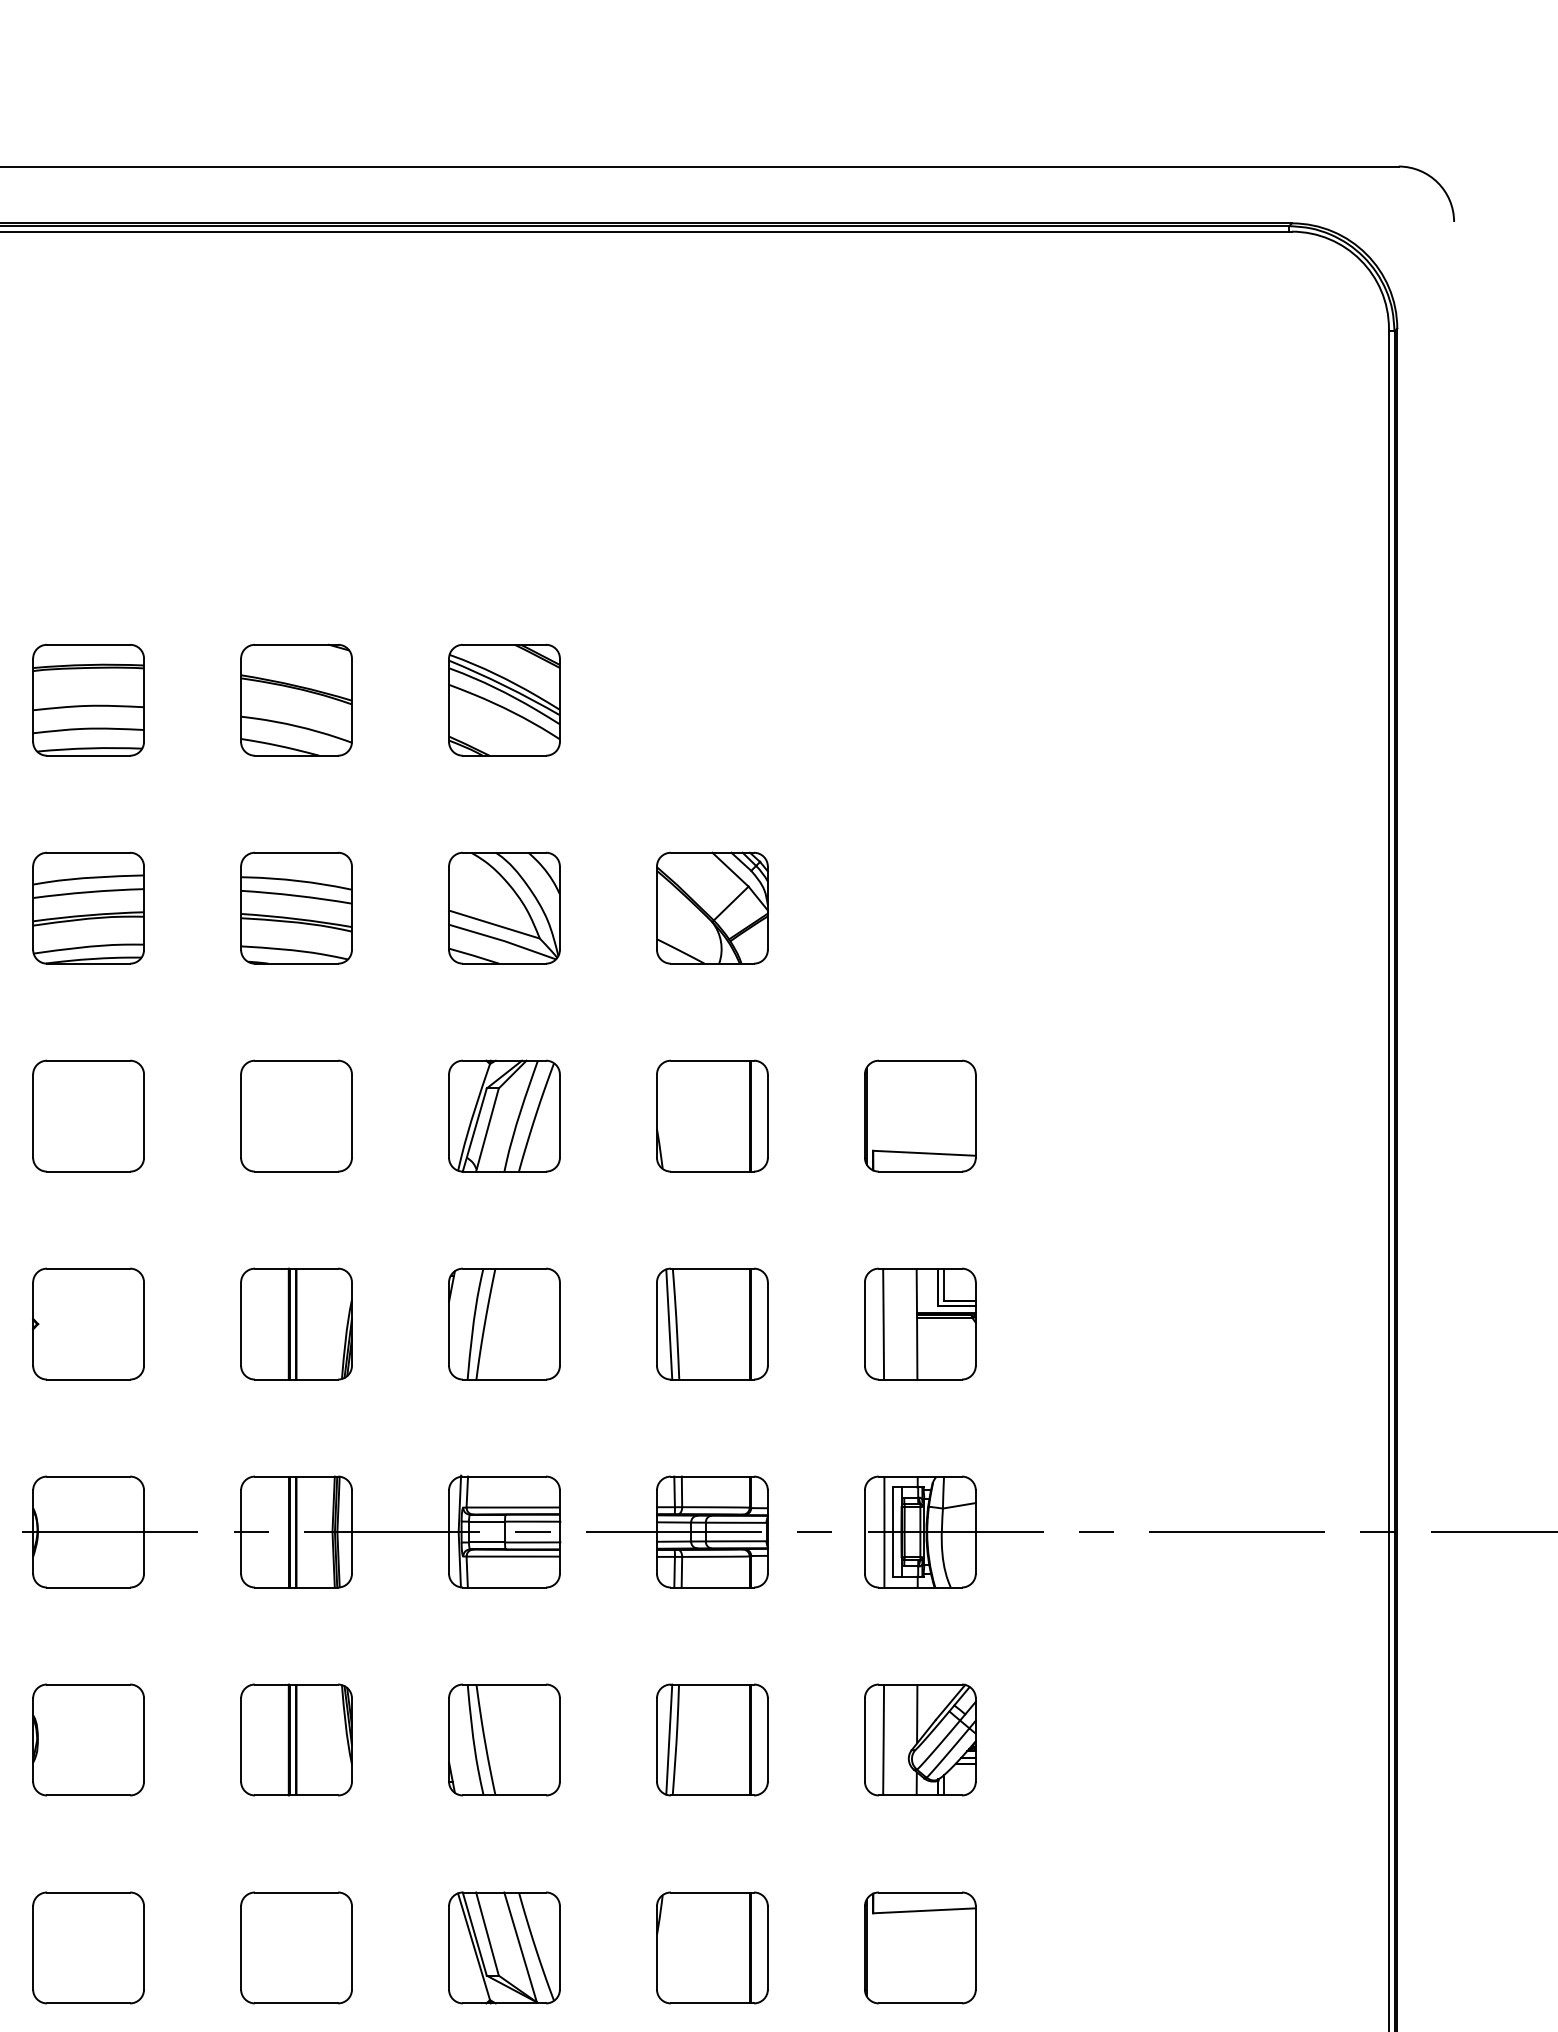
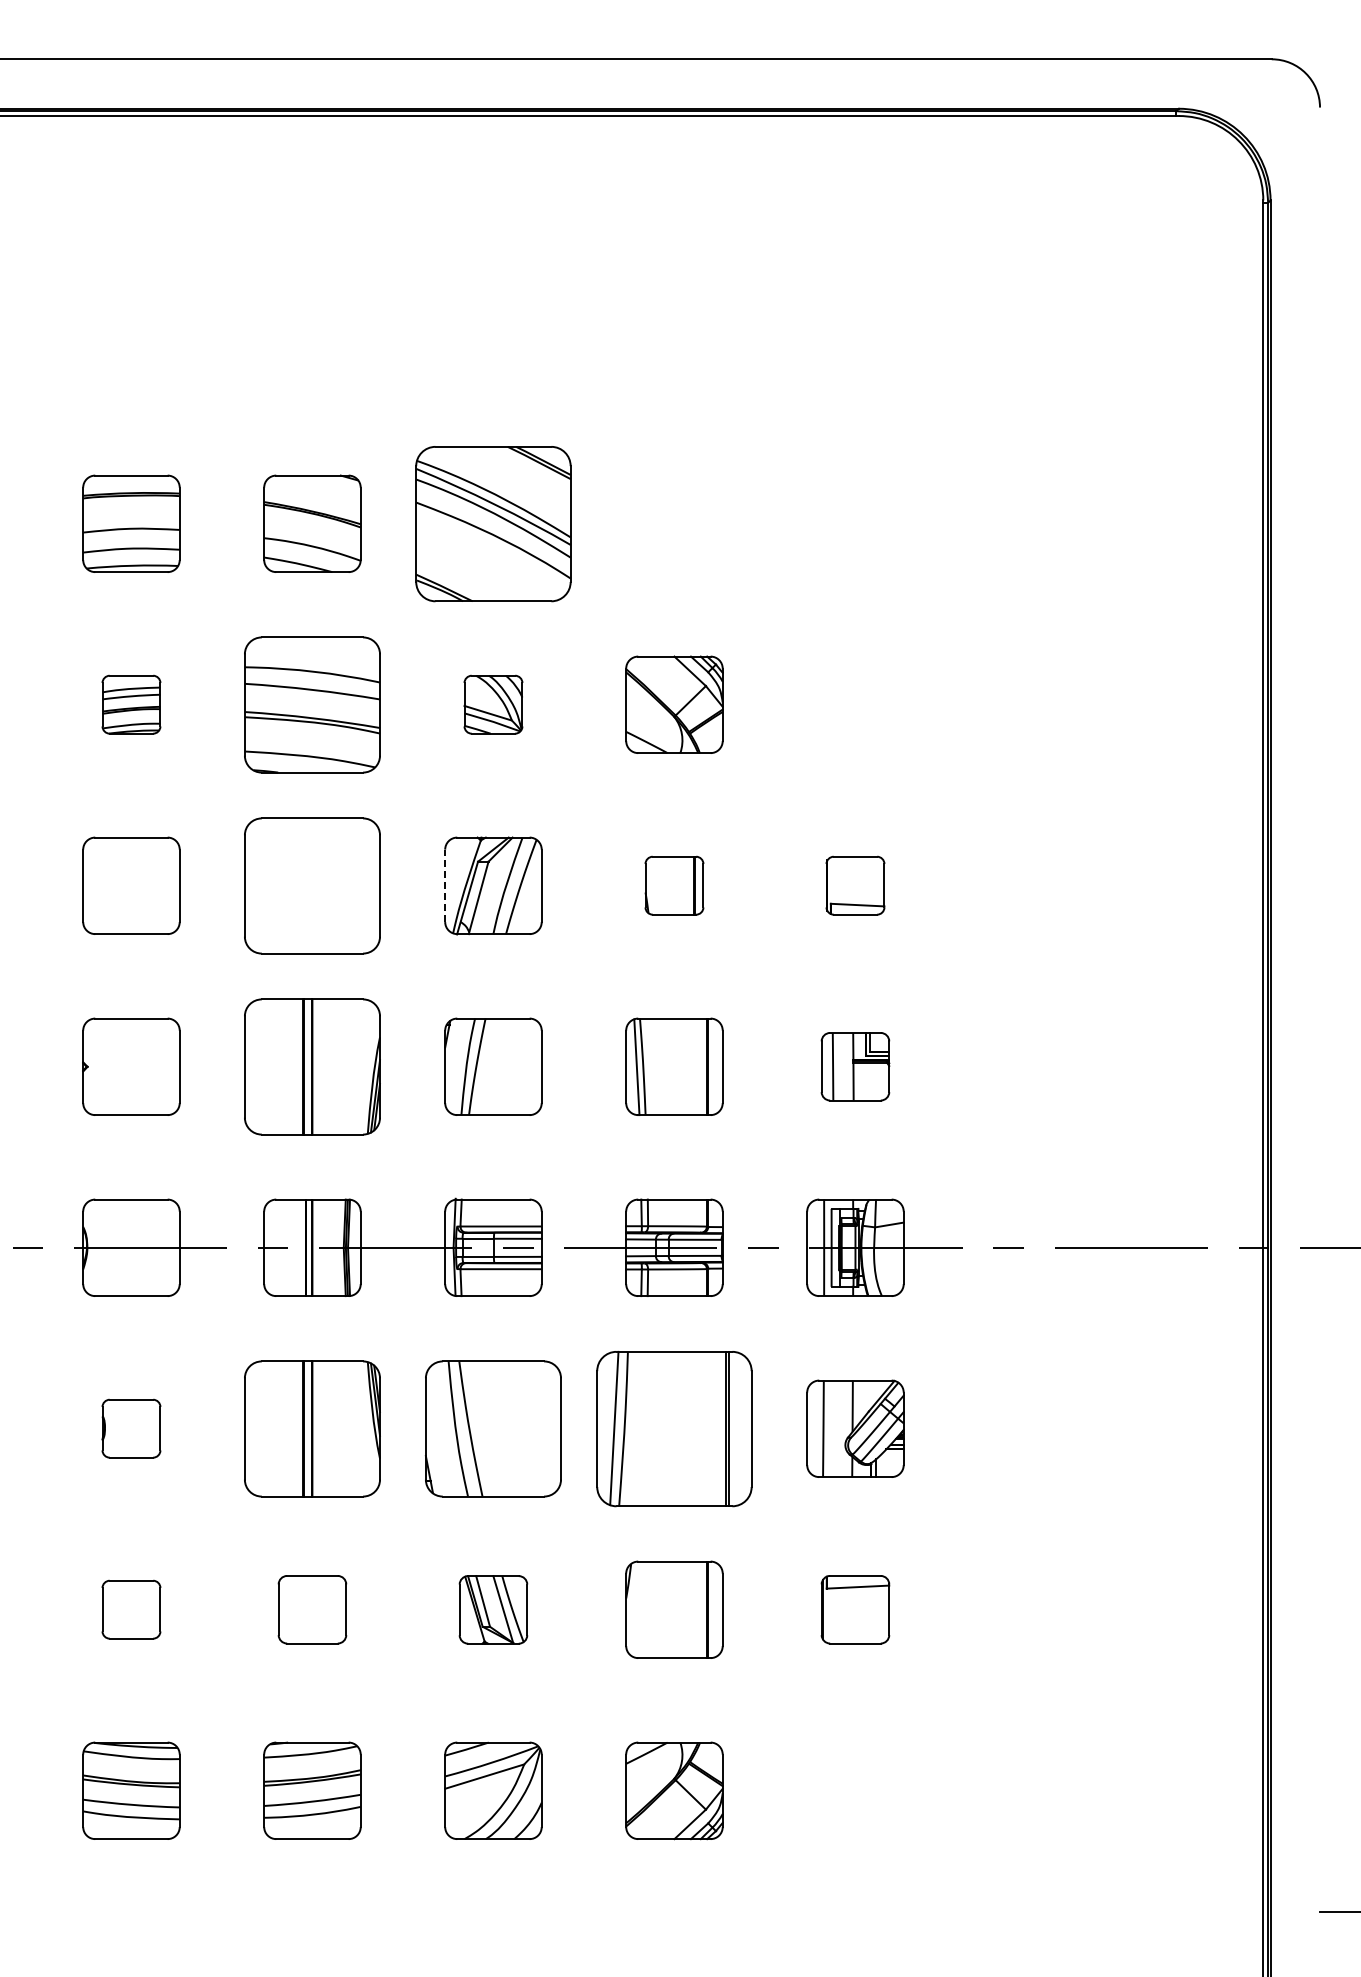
part: (504, 699) -> (493, 523), size x1.6
part: (88, 907) -> (131, 704), size x0.6
part: (296, 907) -> (312, 704), size x1.4
part: (504, 907) -> (493, 704), size x0.6
part: (296, 1115) -> (312, 885), size x1.4
line: (449, 1115) -> (445, 885), solid -> dashed
part: (712, 1115) -> (674, 885), size x0.6
part: (920, 1115) -> (855, 885), size x0.6
part: (296, 1323) -> (312, 1066), size x1.4
part: (920, 1323) -> (855, 1066), size x0.7
part: (88, 1739) -> (131, 1428), size x0.6
part: (296, 1739) -> (312, 1428), size x1.4
part: (504, 1739) -> (493, 1428), size x1.4
part: (712, 1739) -> (674, 1428), size x1.6
part: (88, 1947) -> (131, 1609), size x0.6
part: (296, 1947) -> (312, 1609), size x0.7
part: (504, 1947) -> (493, 1609), size x0.7
part: (920, 1947) -> (855, 1609), size x0.7

